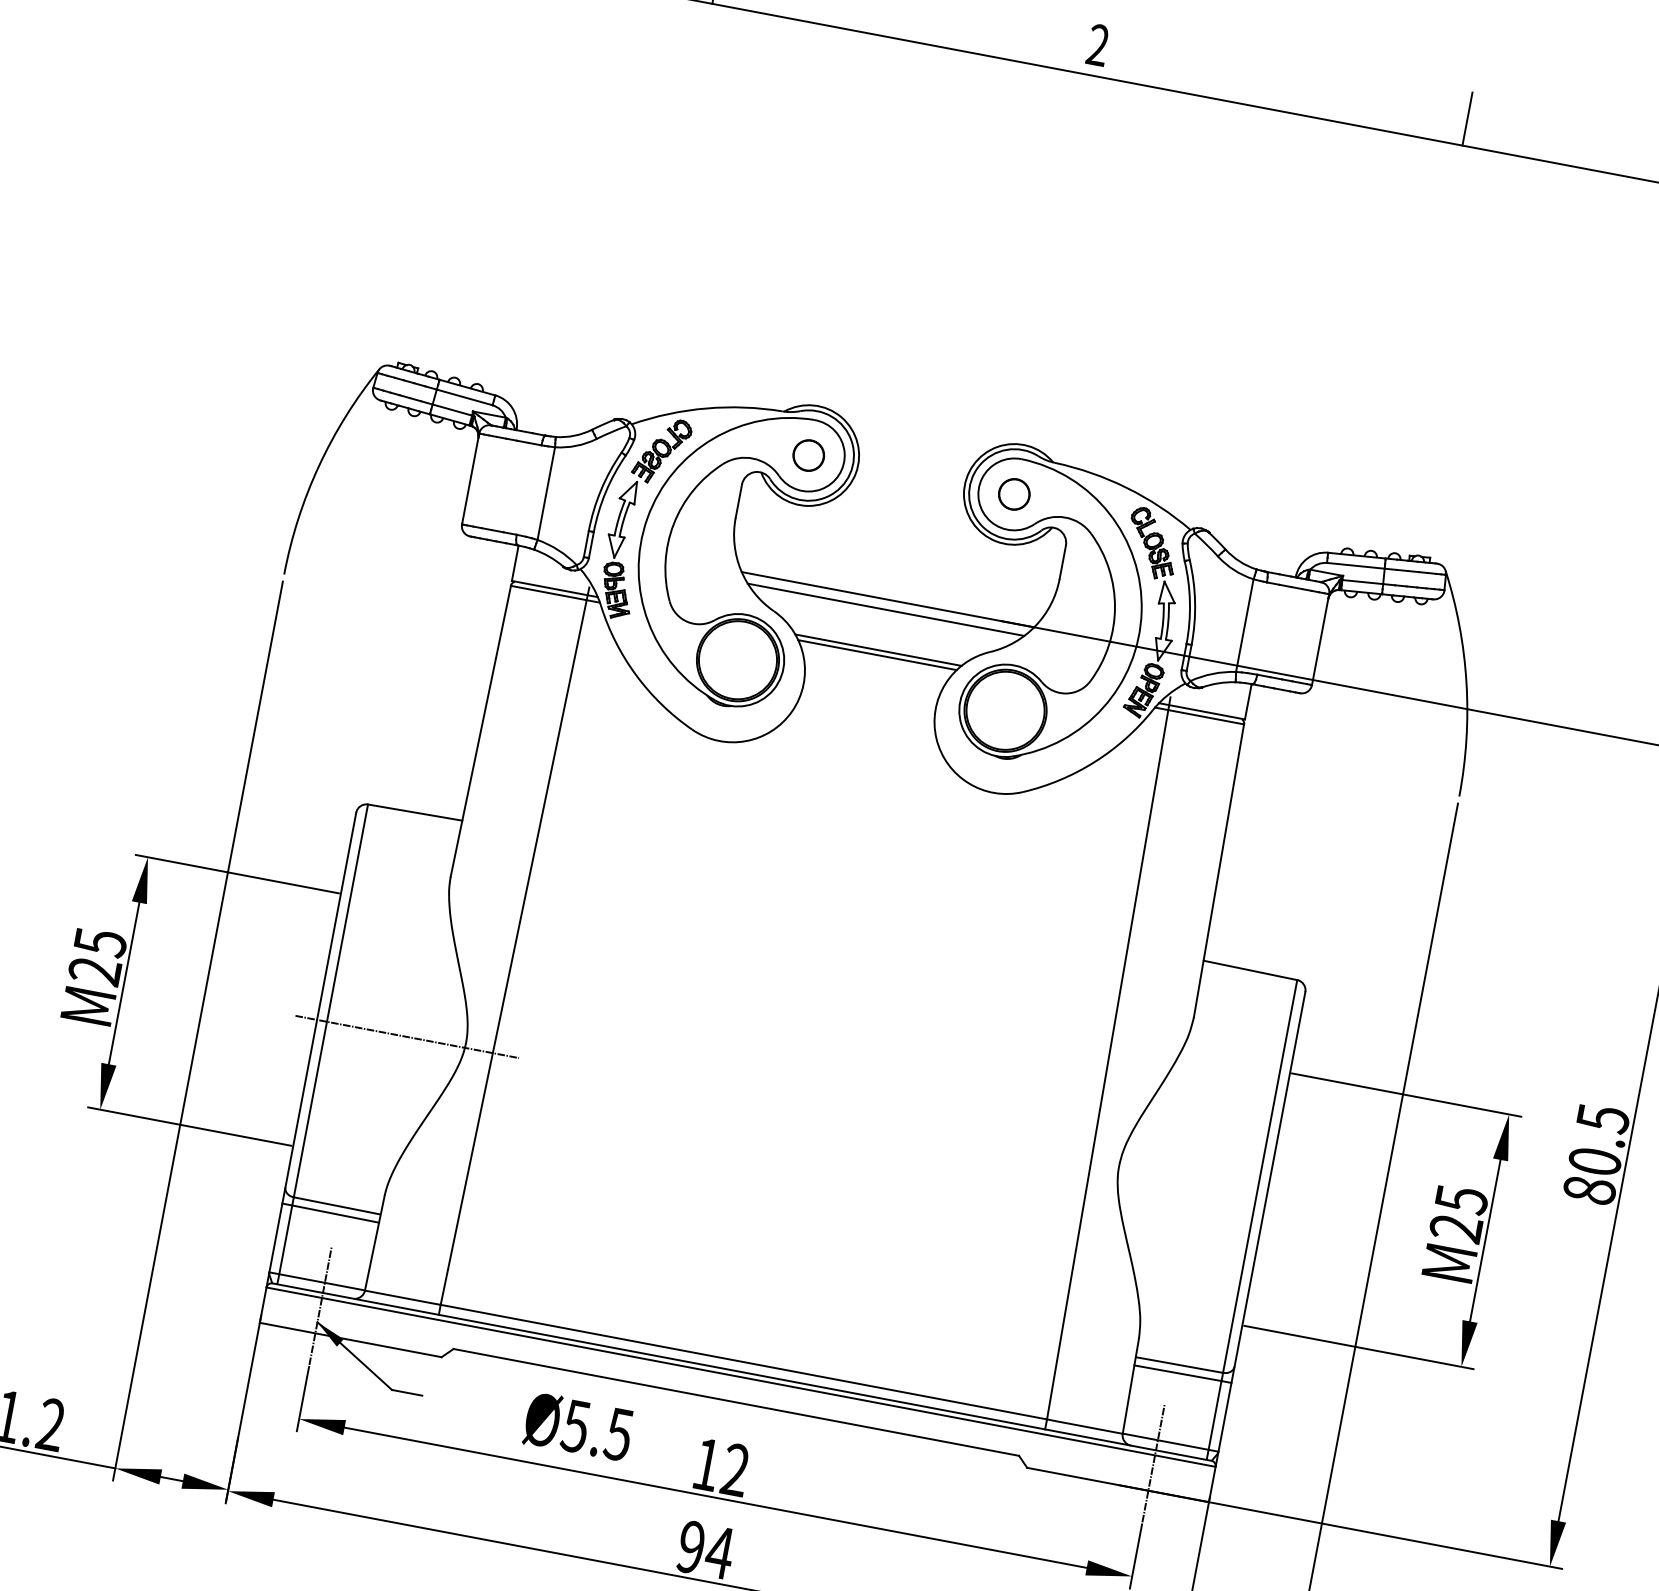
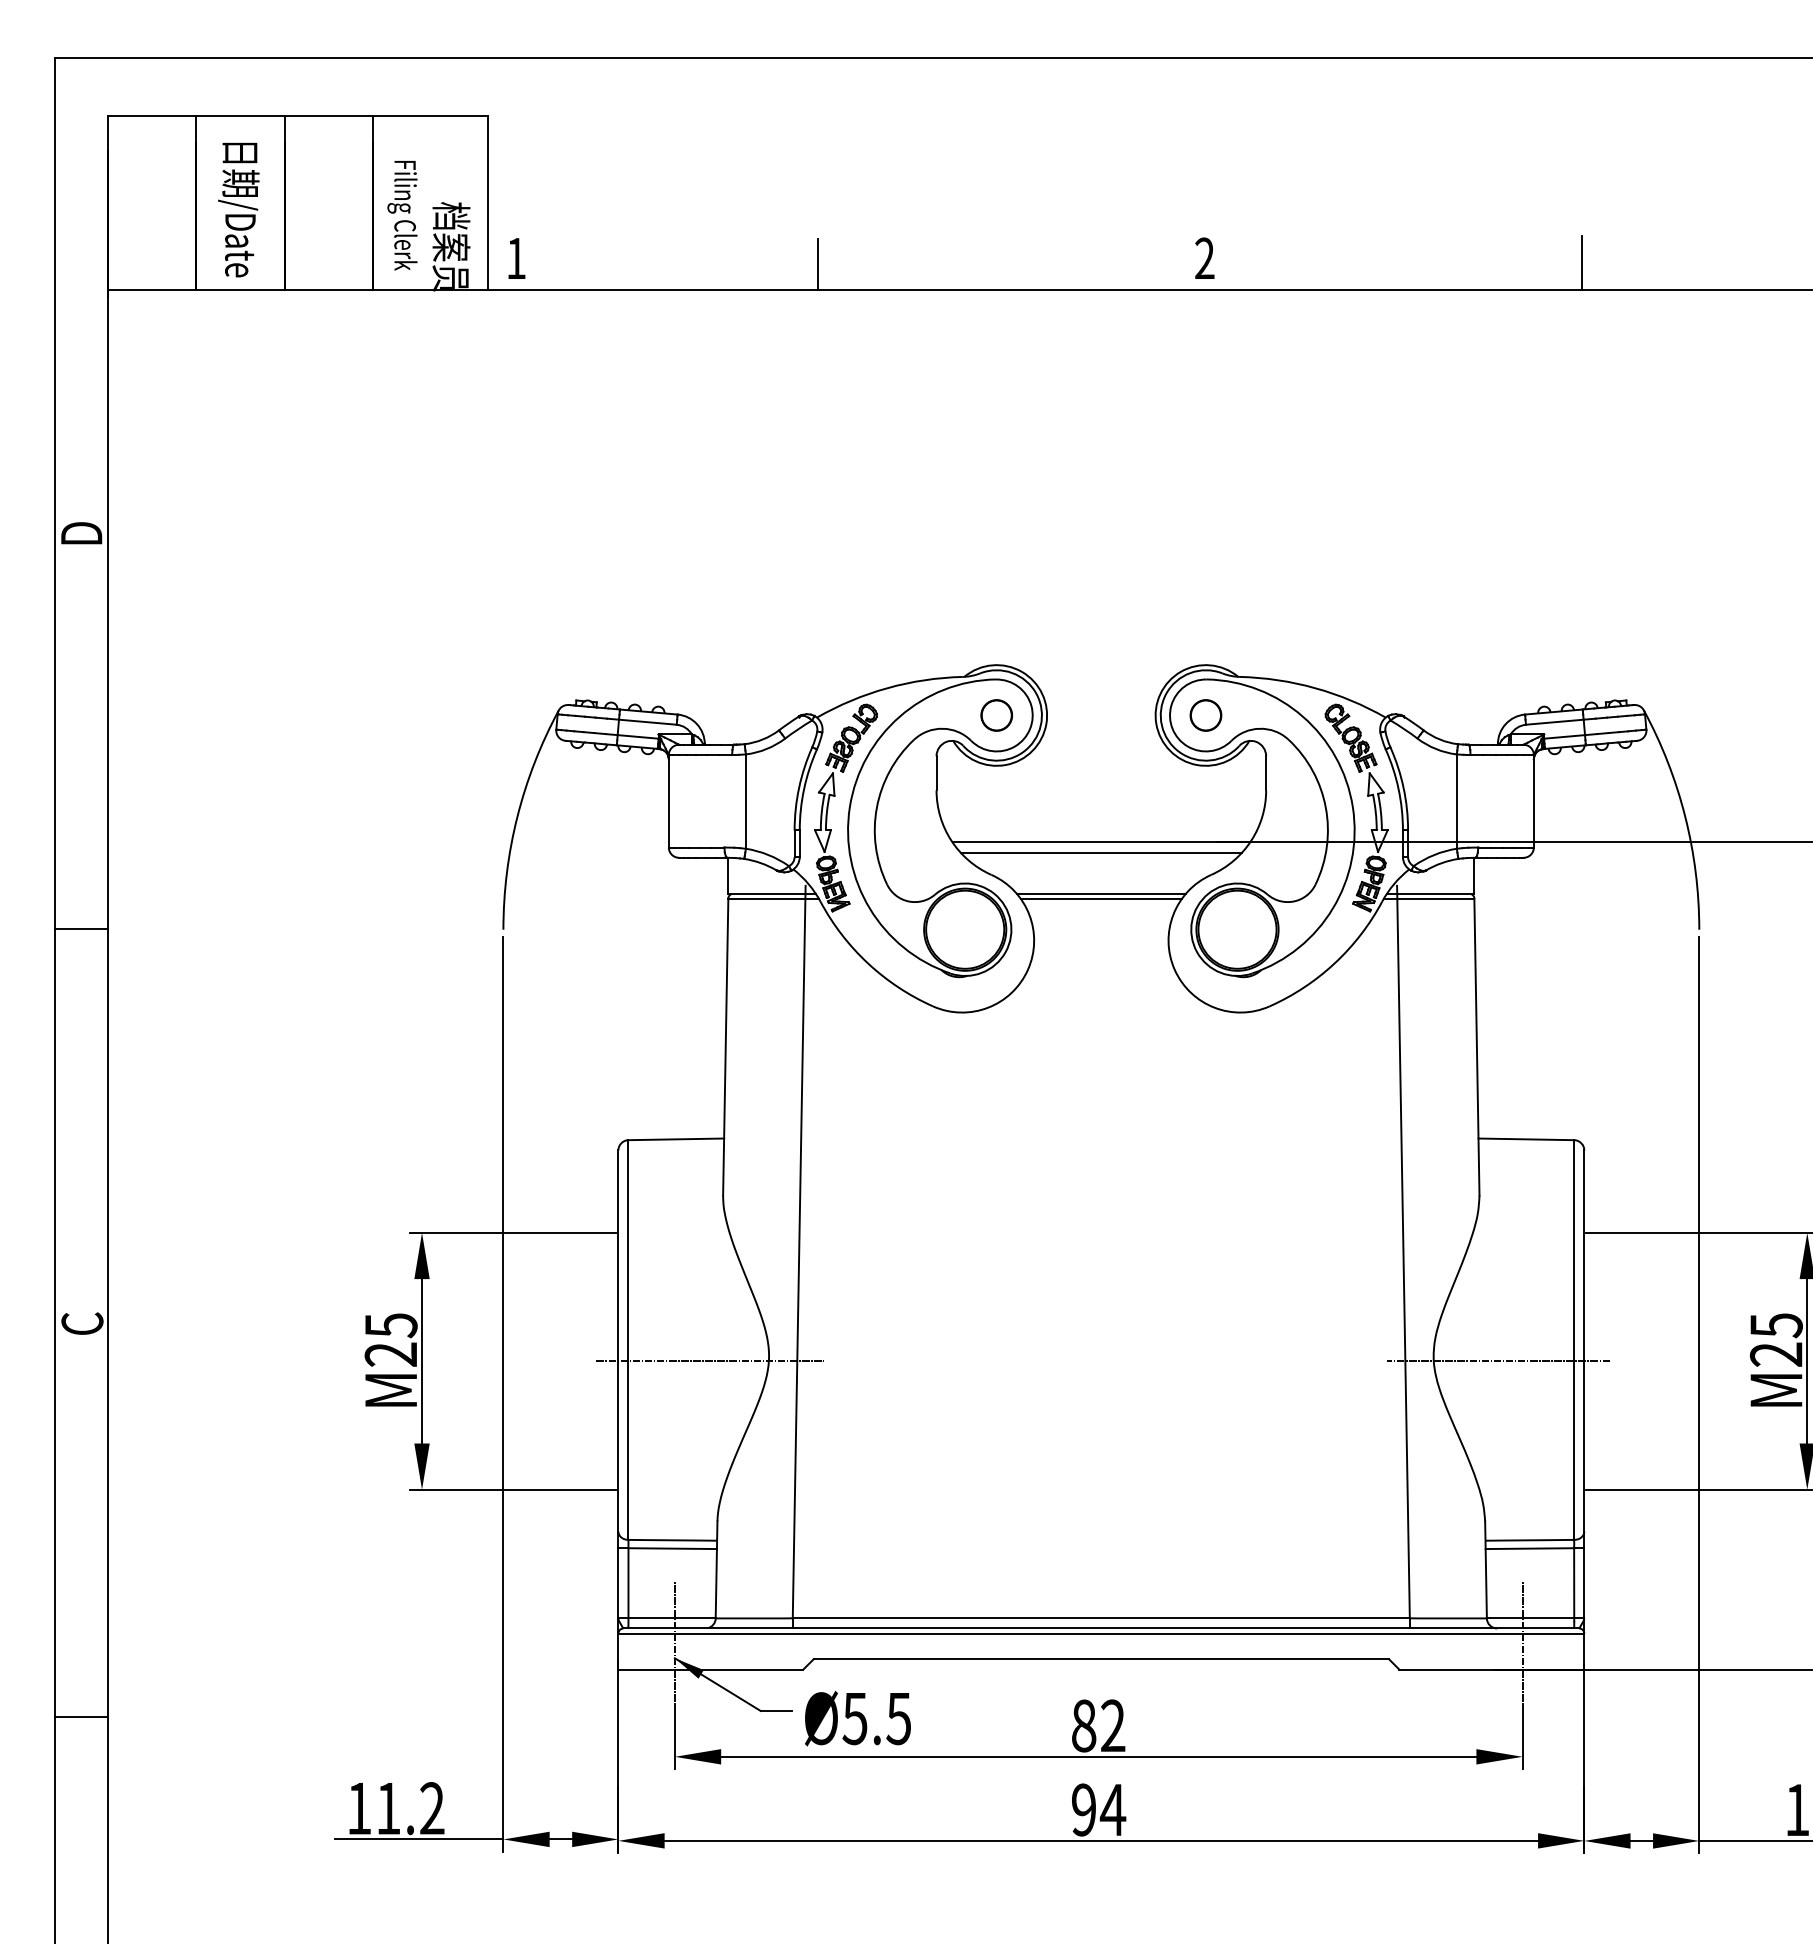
line: (1181, 1183) -> (1498, 1361), added
text: (578, 1426) -> (857, 1718), moved
text: (707, 1464) -> (1084, 1725), 12 -> 82

